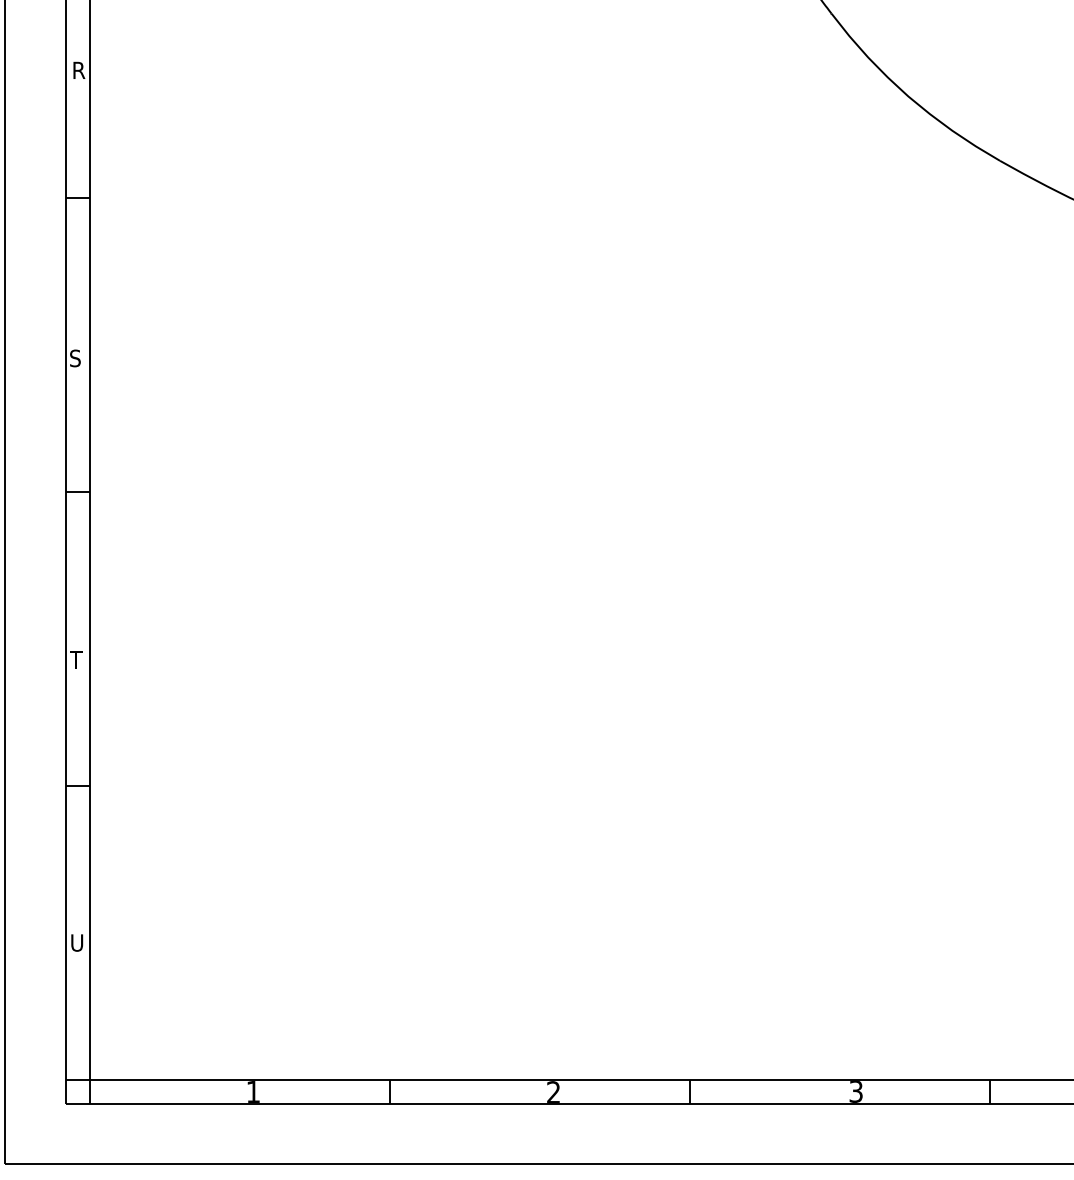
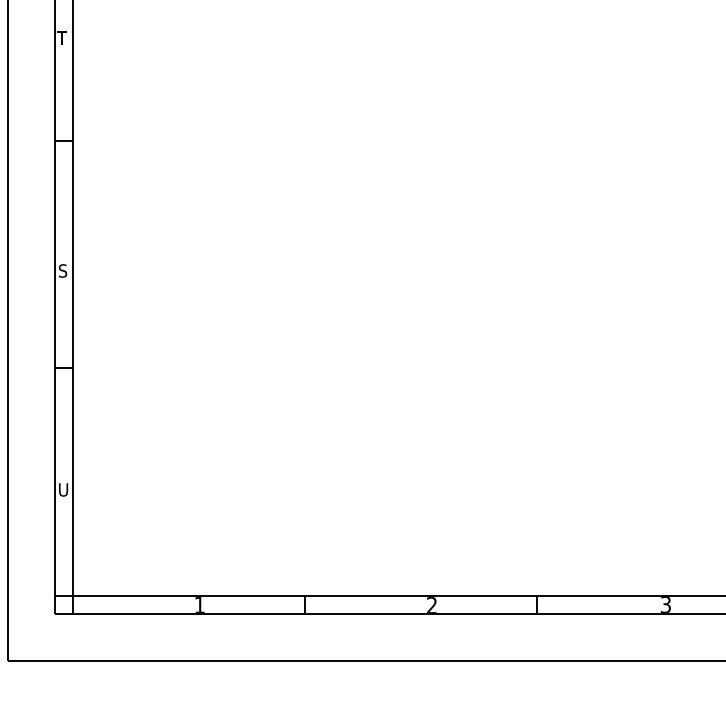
text: (75, 358) -> (62, 37), S -> T
text: (76, 659) -> (62, 270), T -> S

